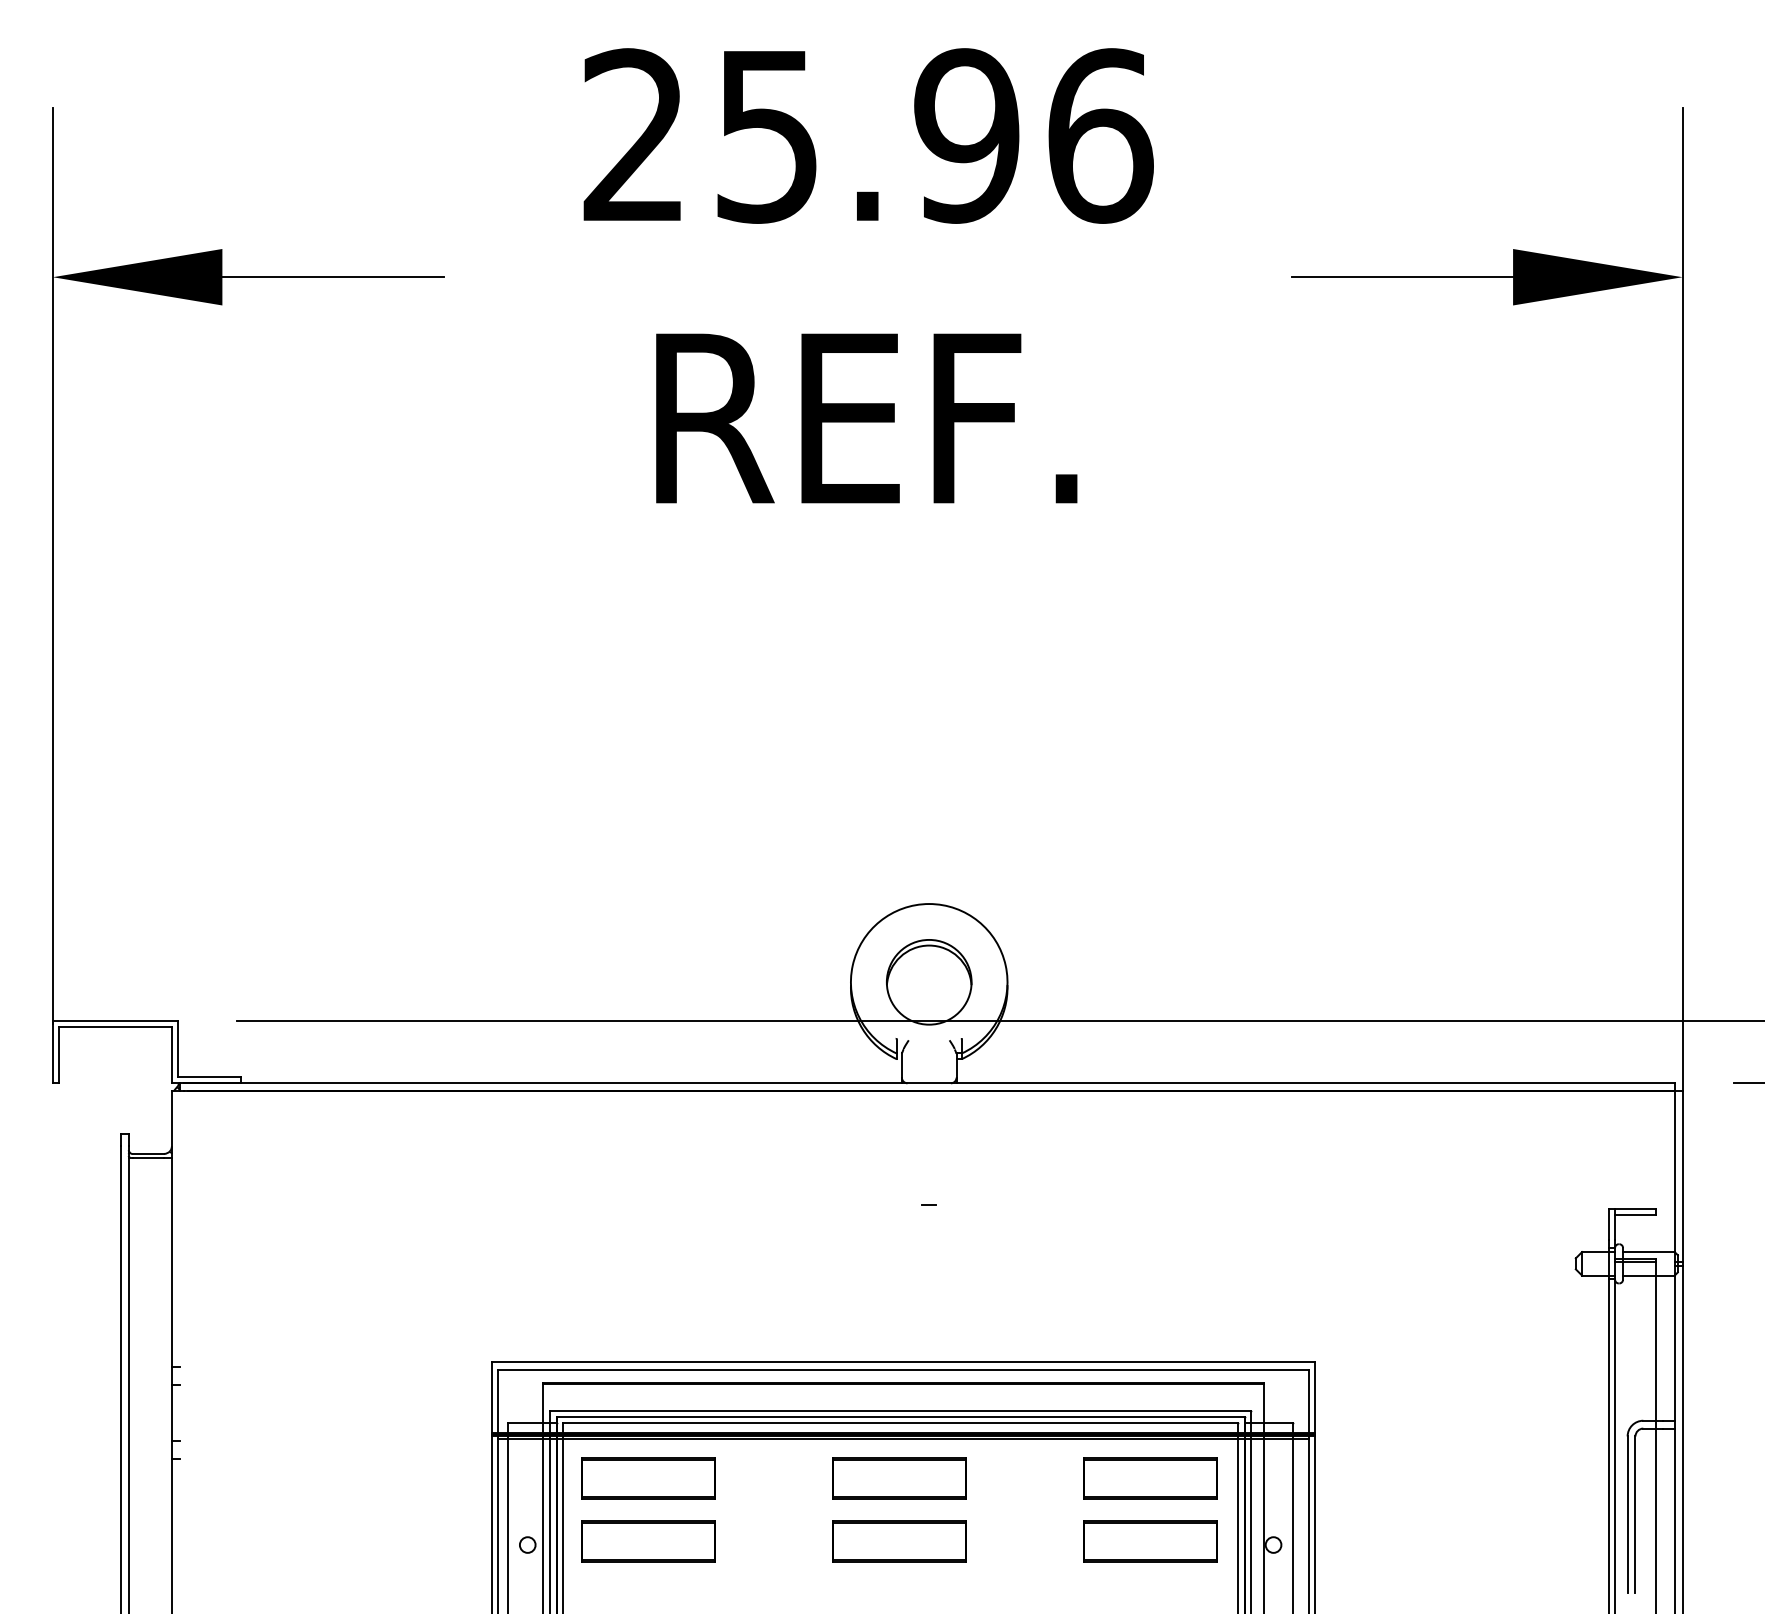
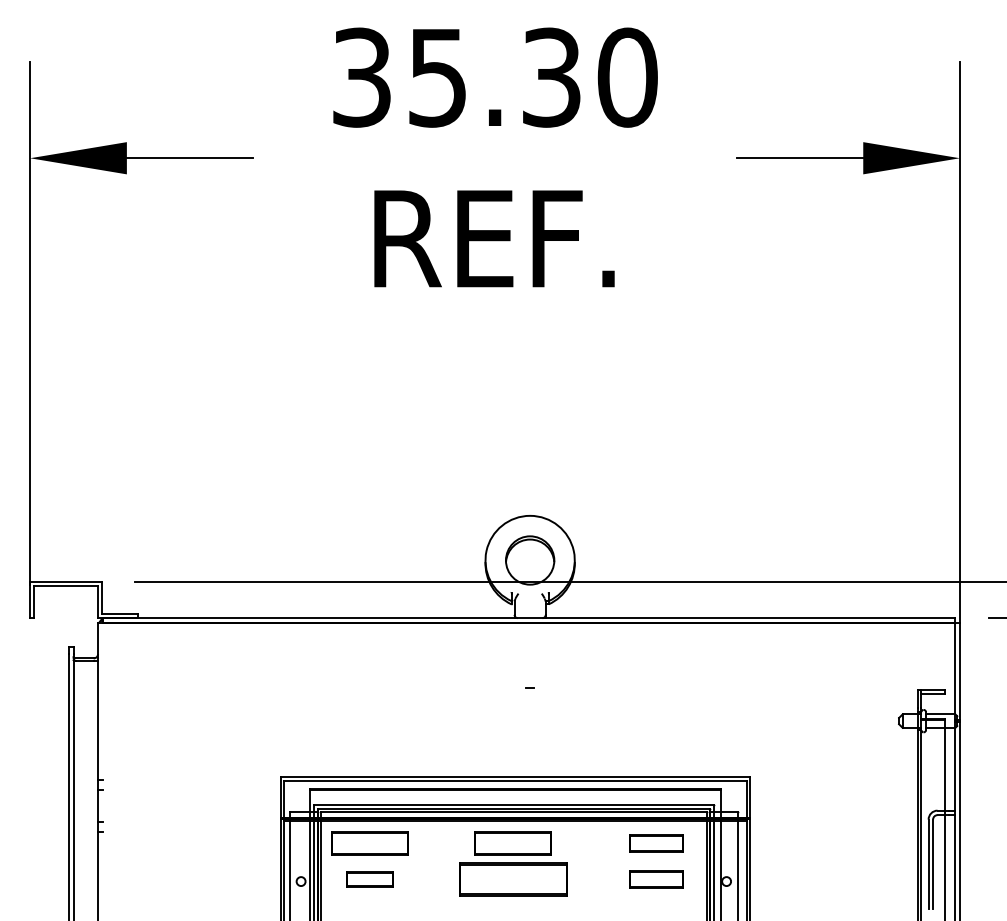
text: (868, 135) -> (495, 77), 25.96 -> 35.30
part: (1150, 1478) -> (656, 843), size x0.7
part: (647, 1541) -> (369, 879), size x0.6
part: (898, 1541) -> (512, 879), size x1.4
part: (1150, 1541) -> (656, 879), size x0.7

